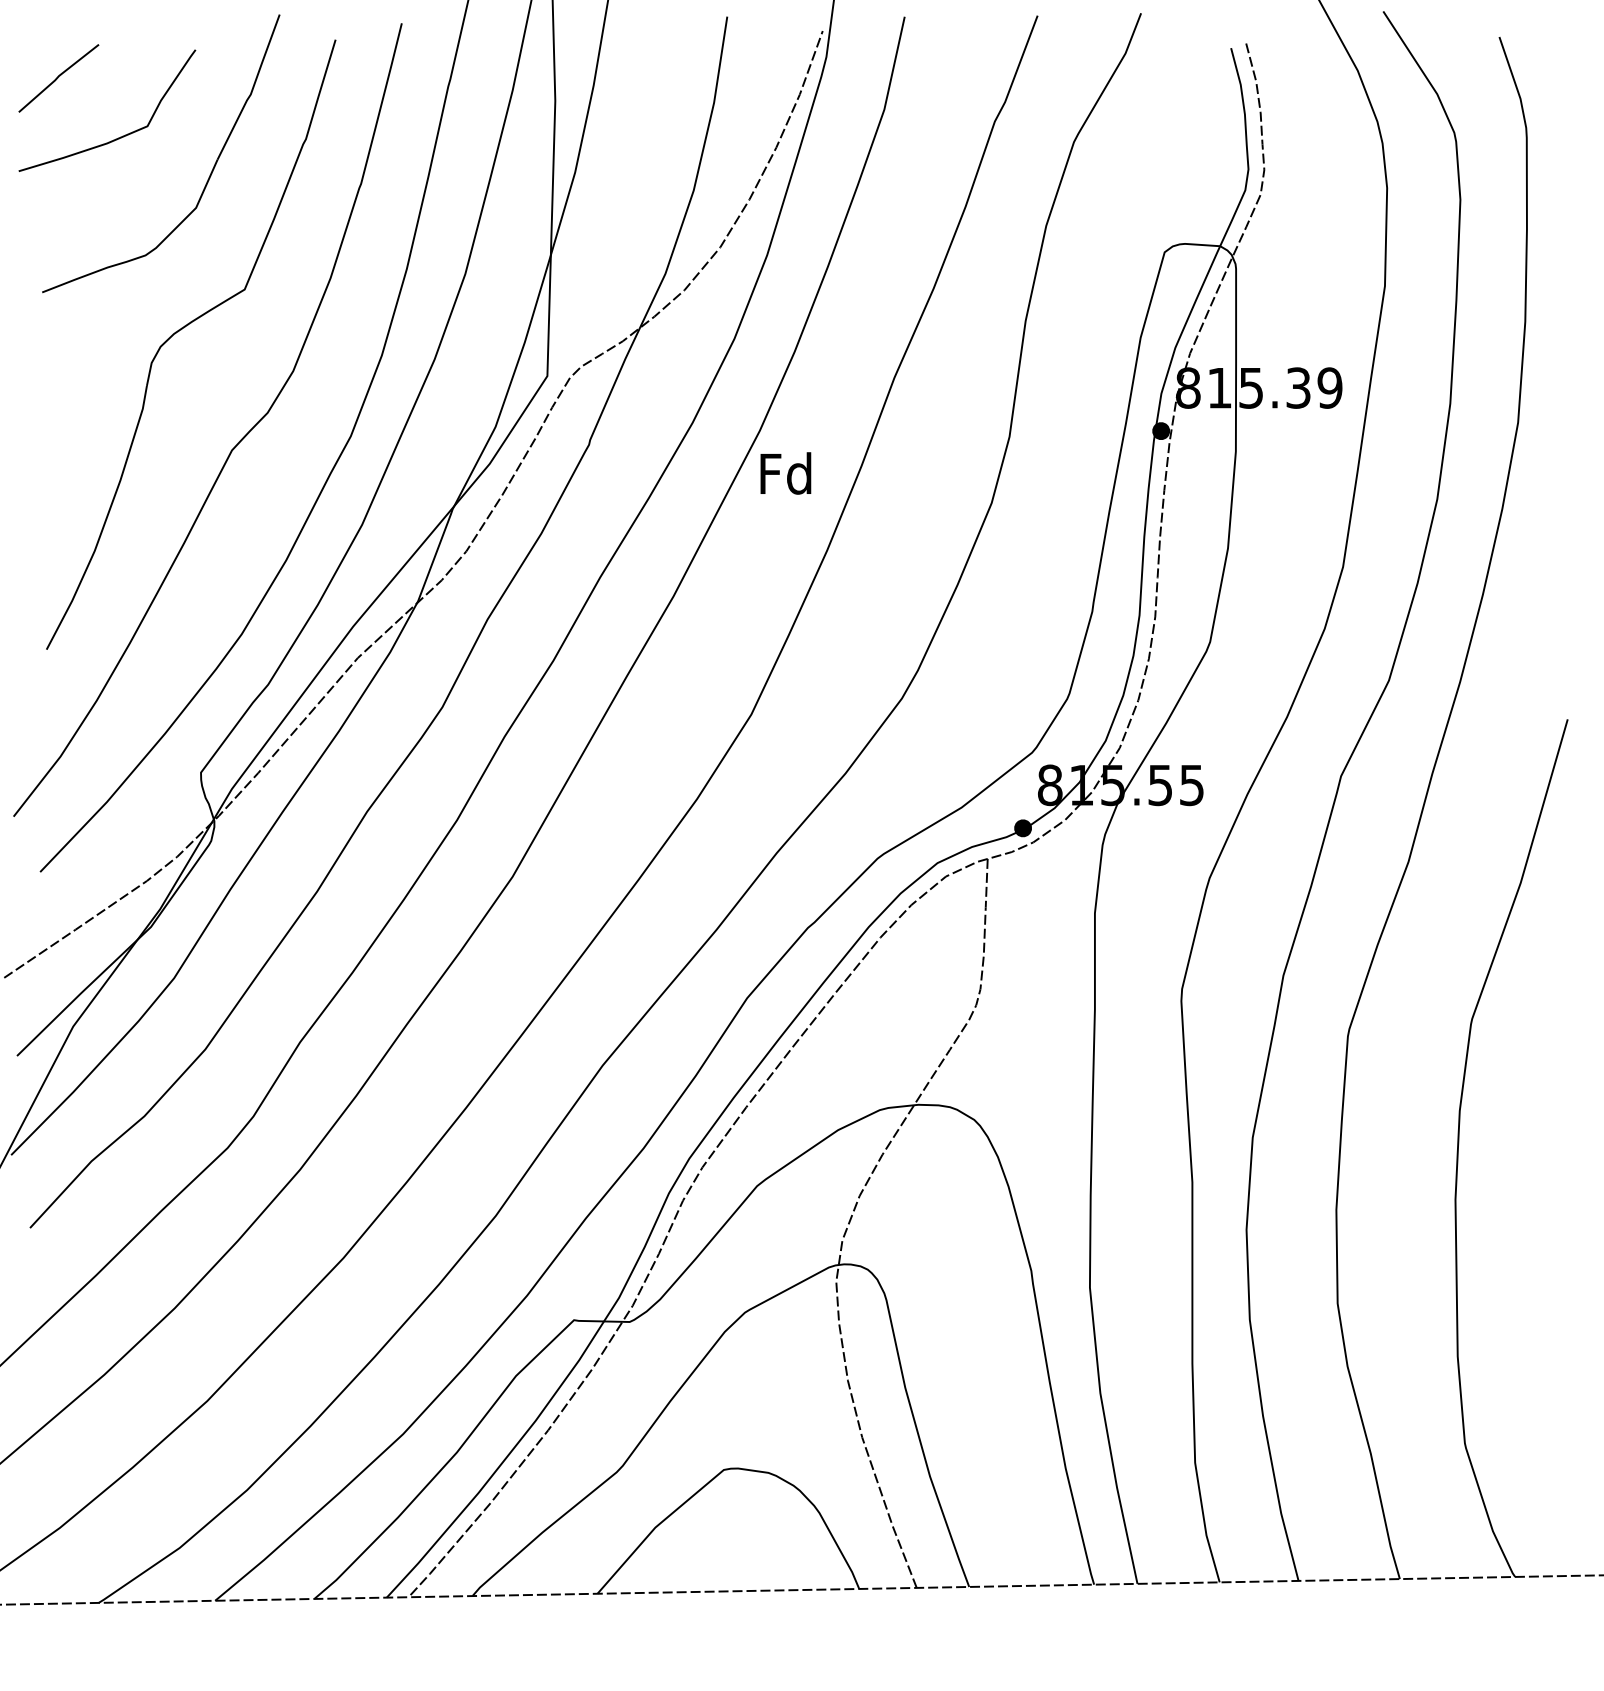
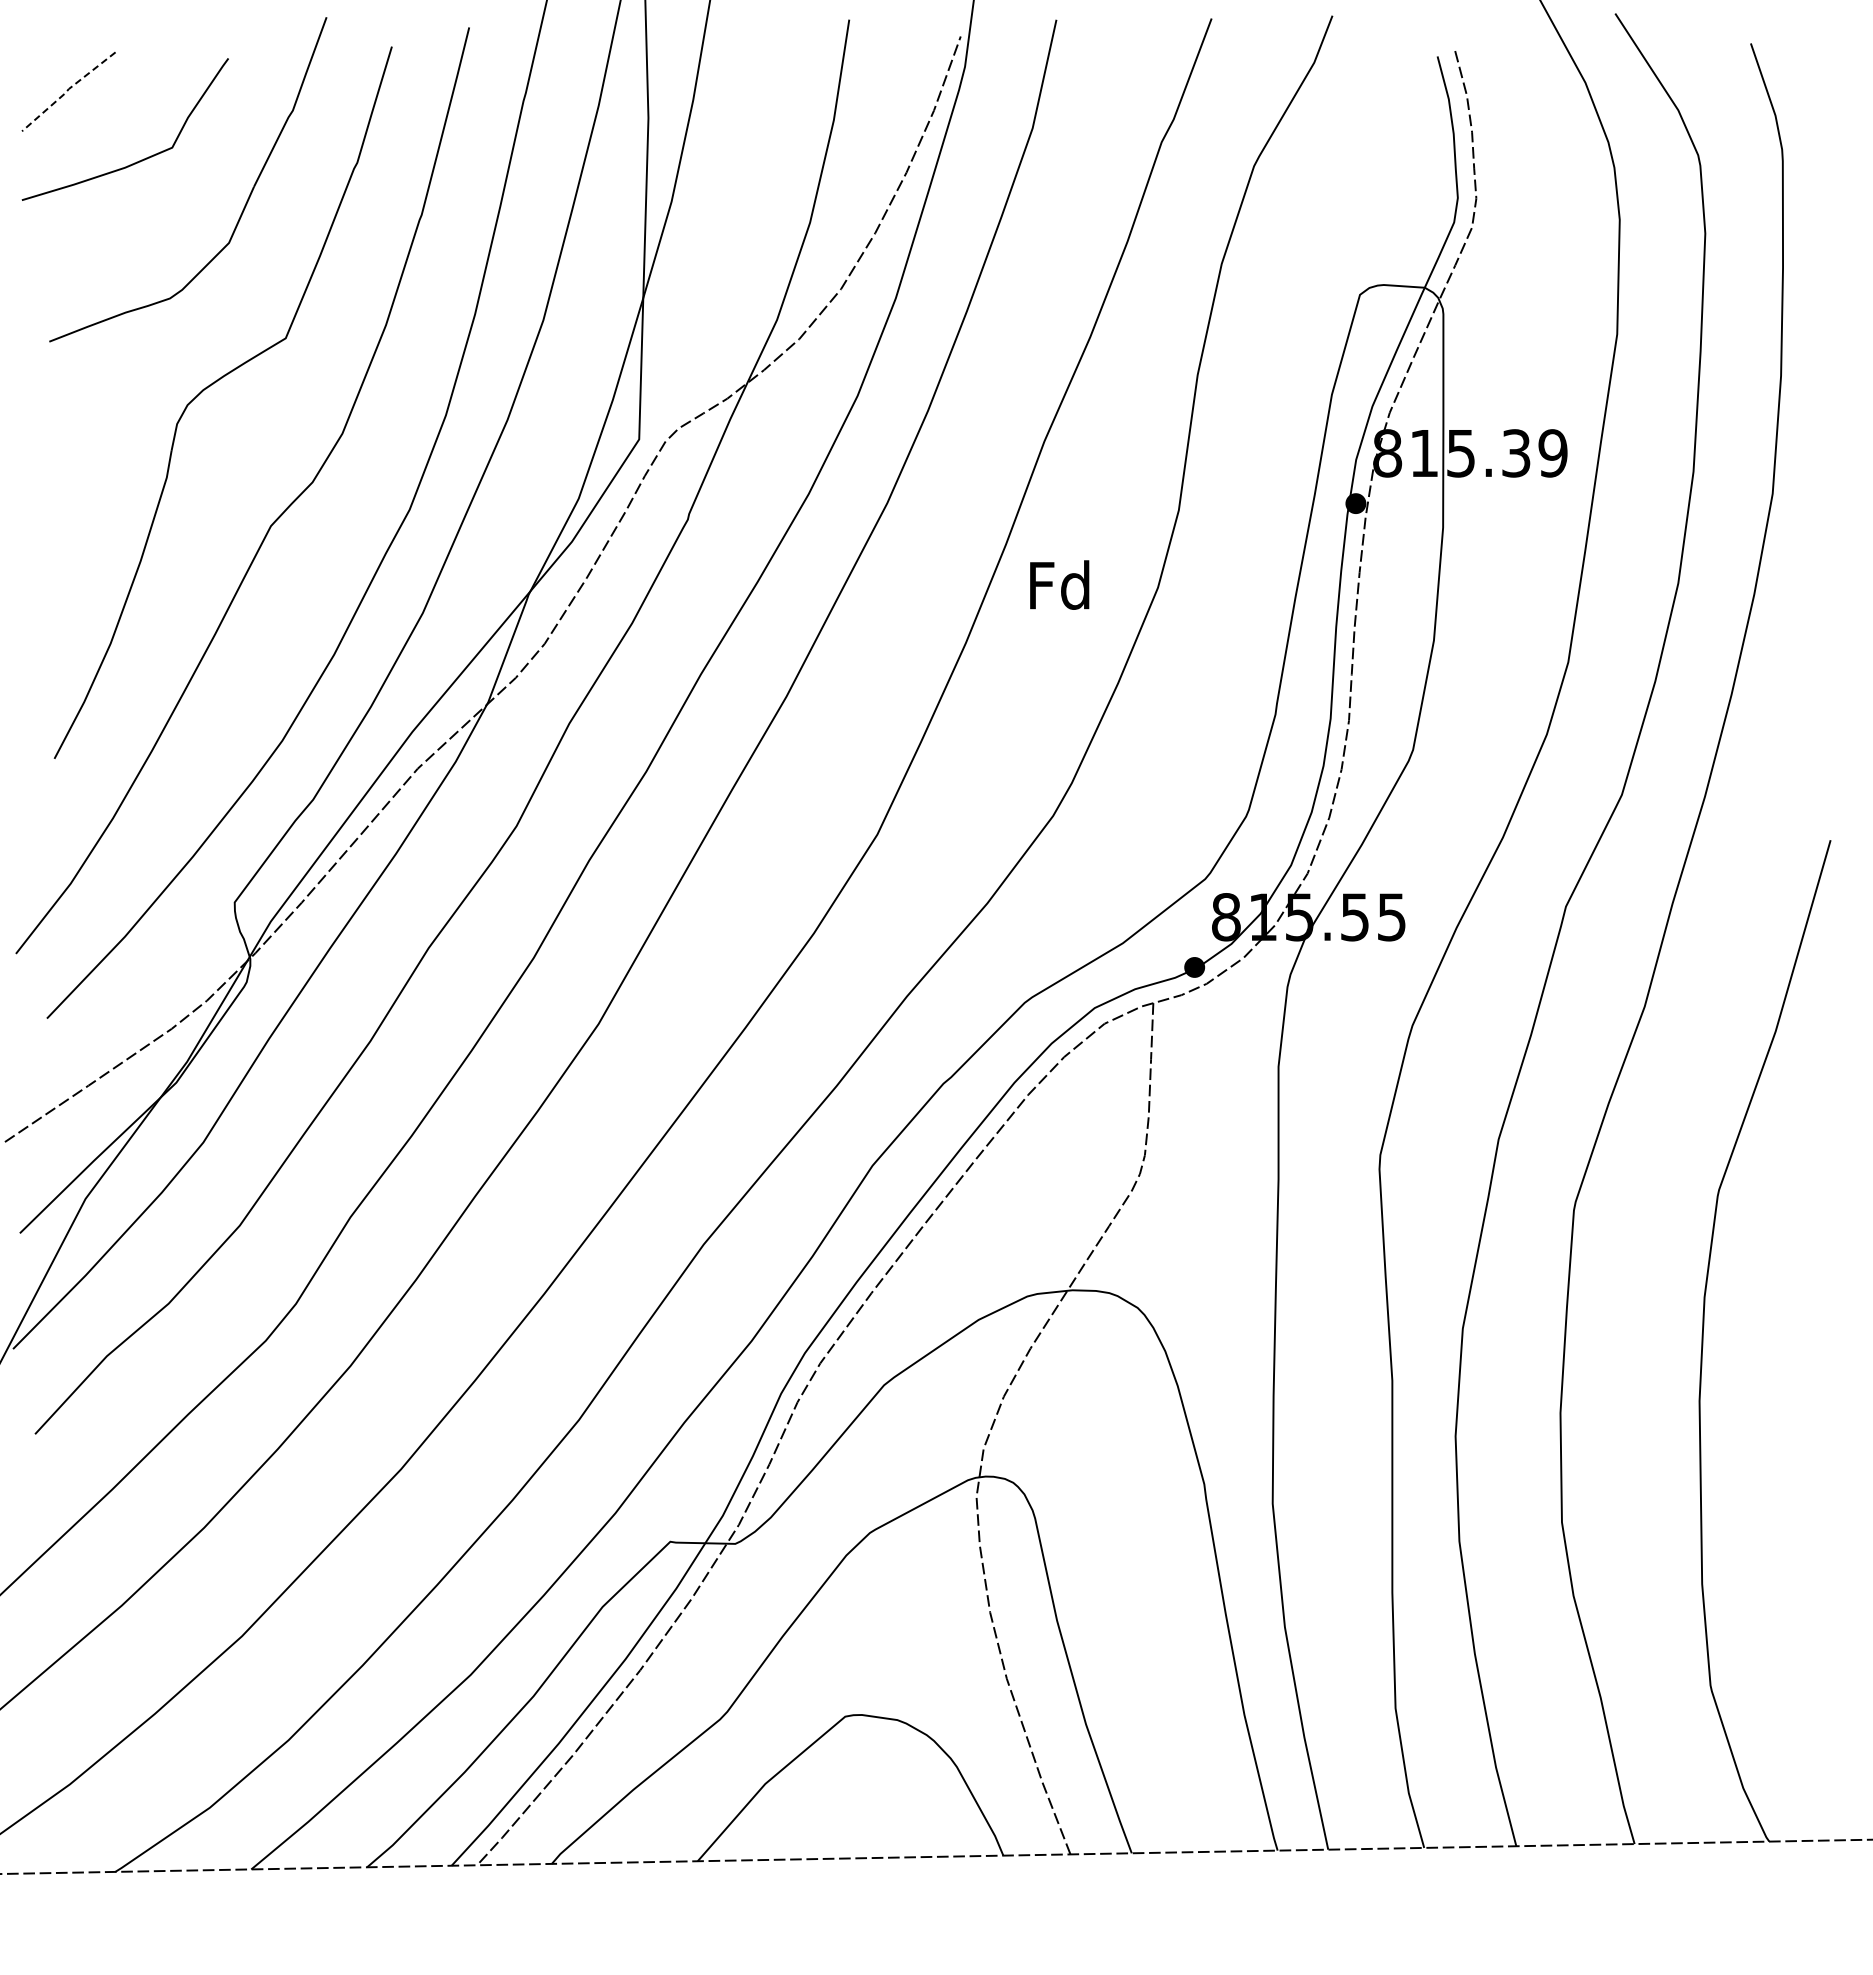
line: (57, 77) -> (67, 90), solid -> dashed
text: (785, 472) -> (1059, 584), moved

